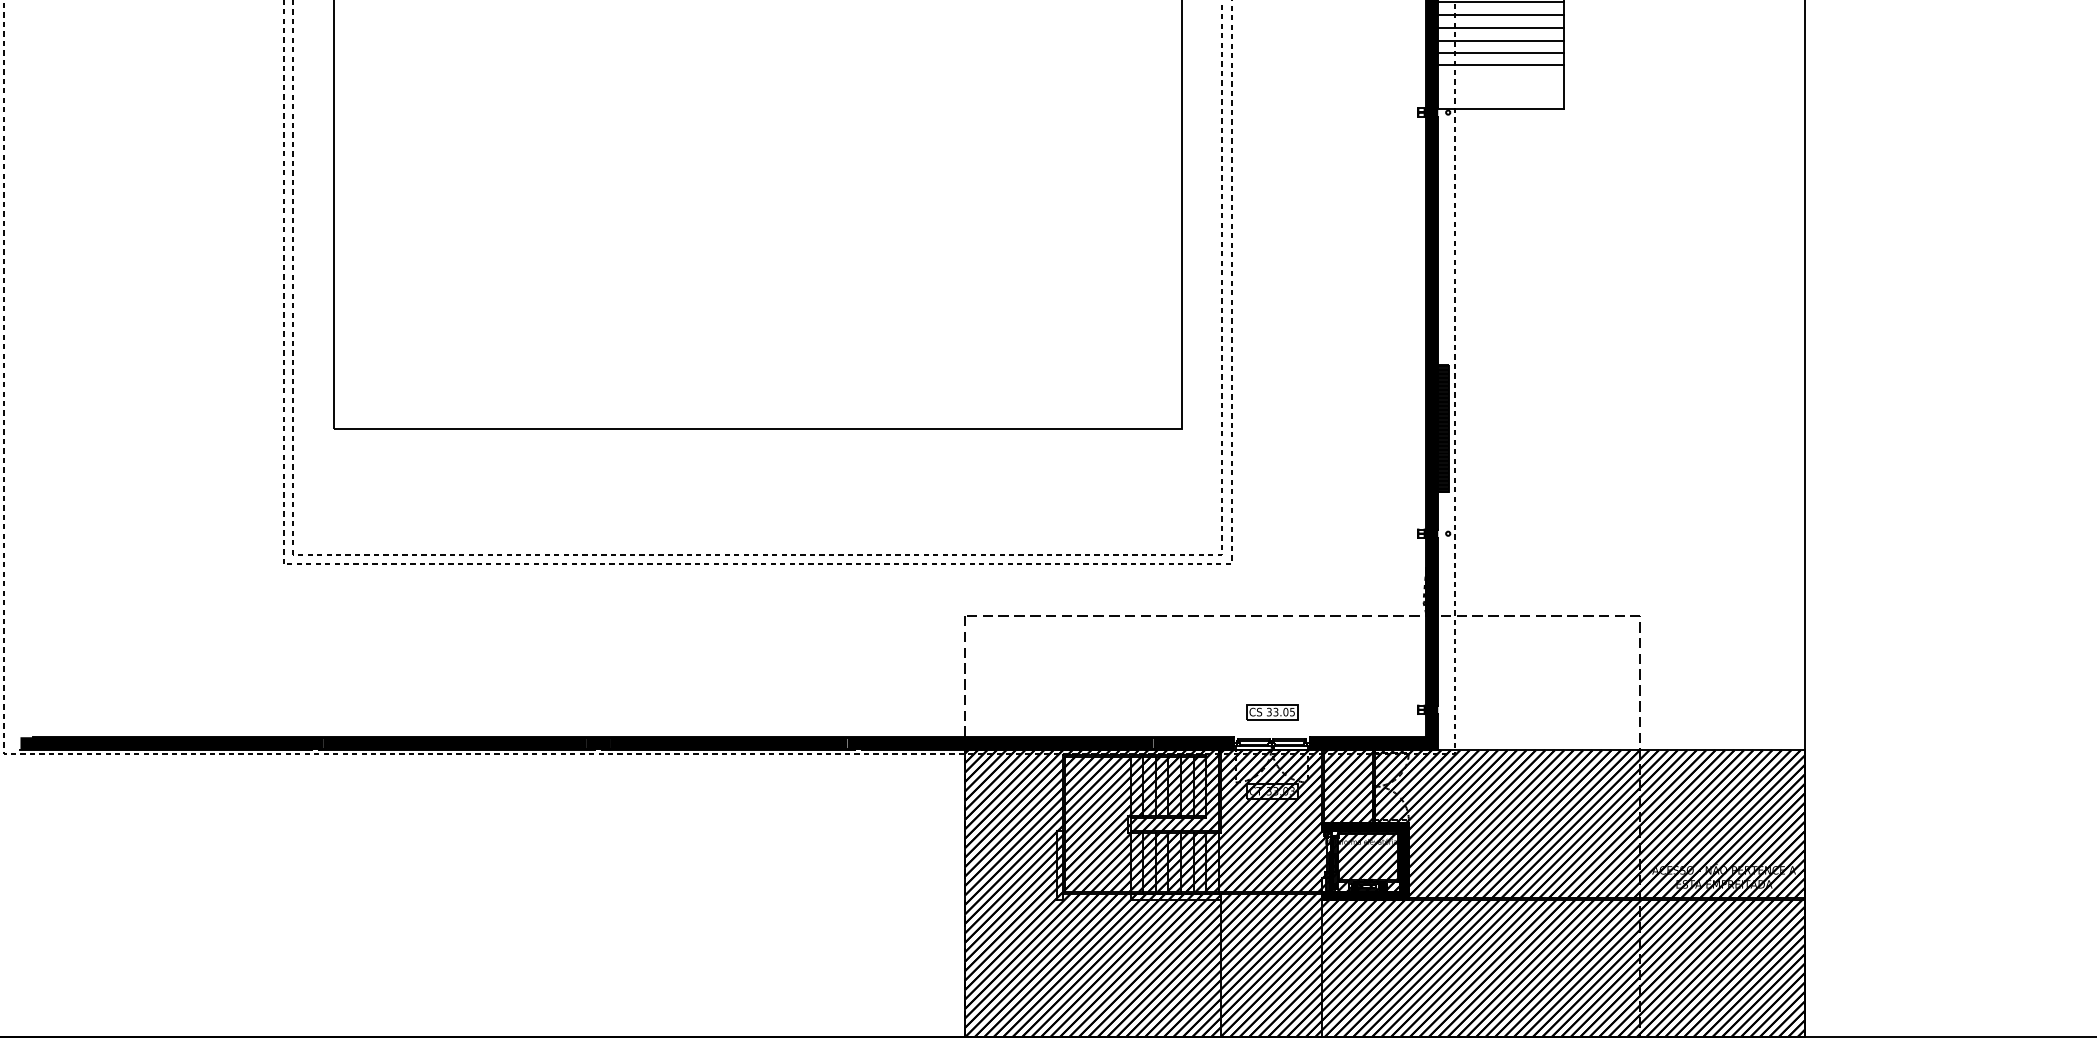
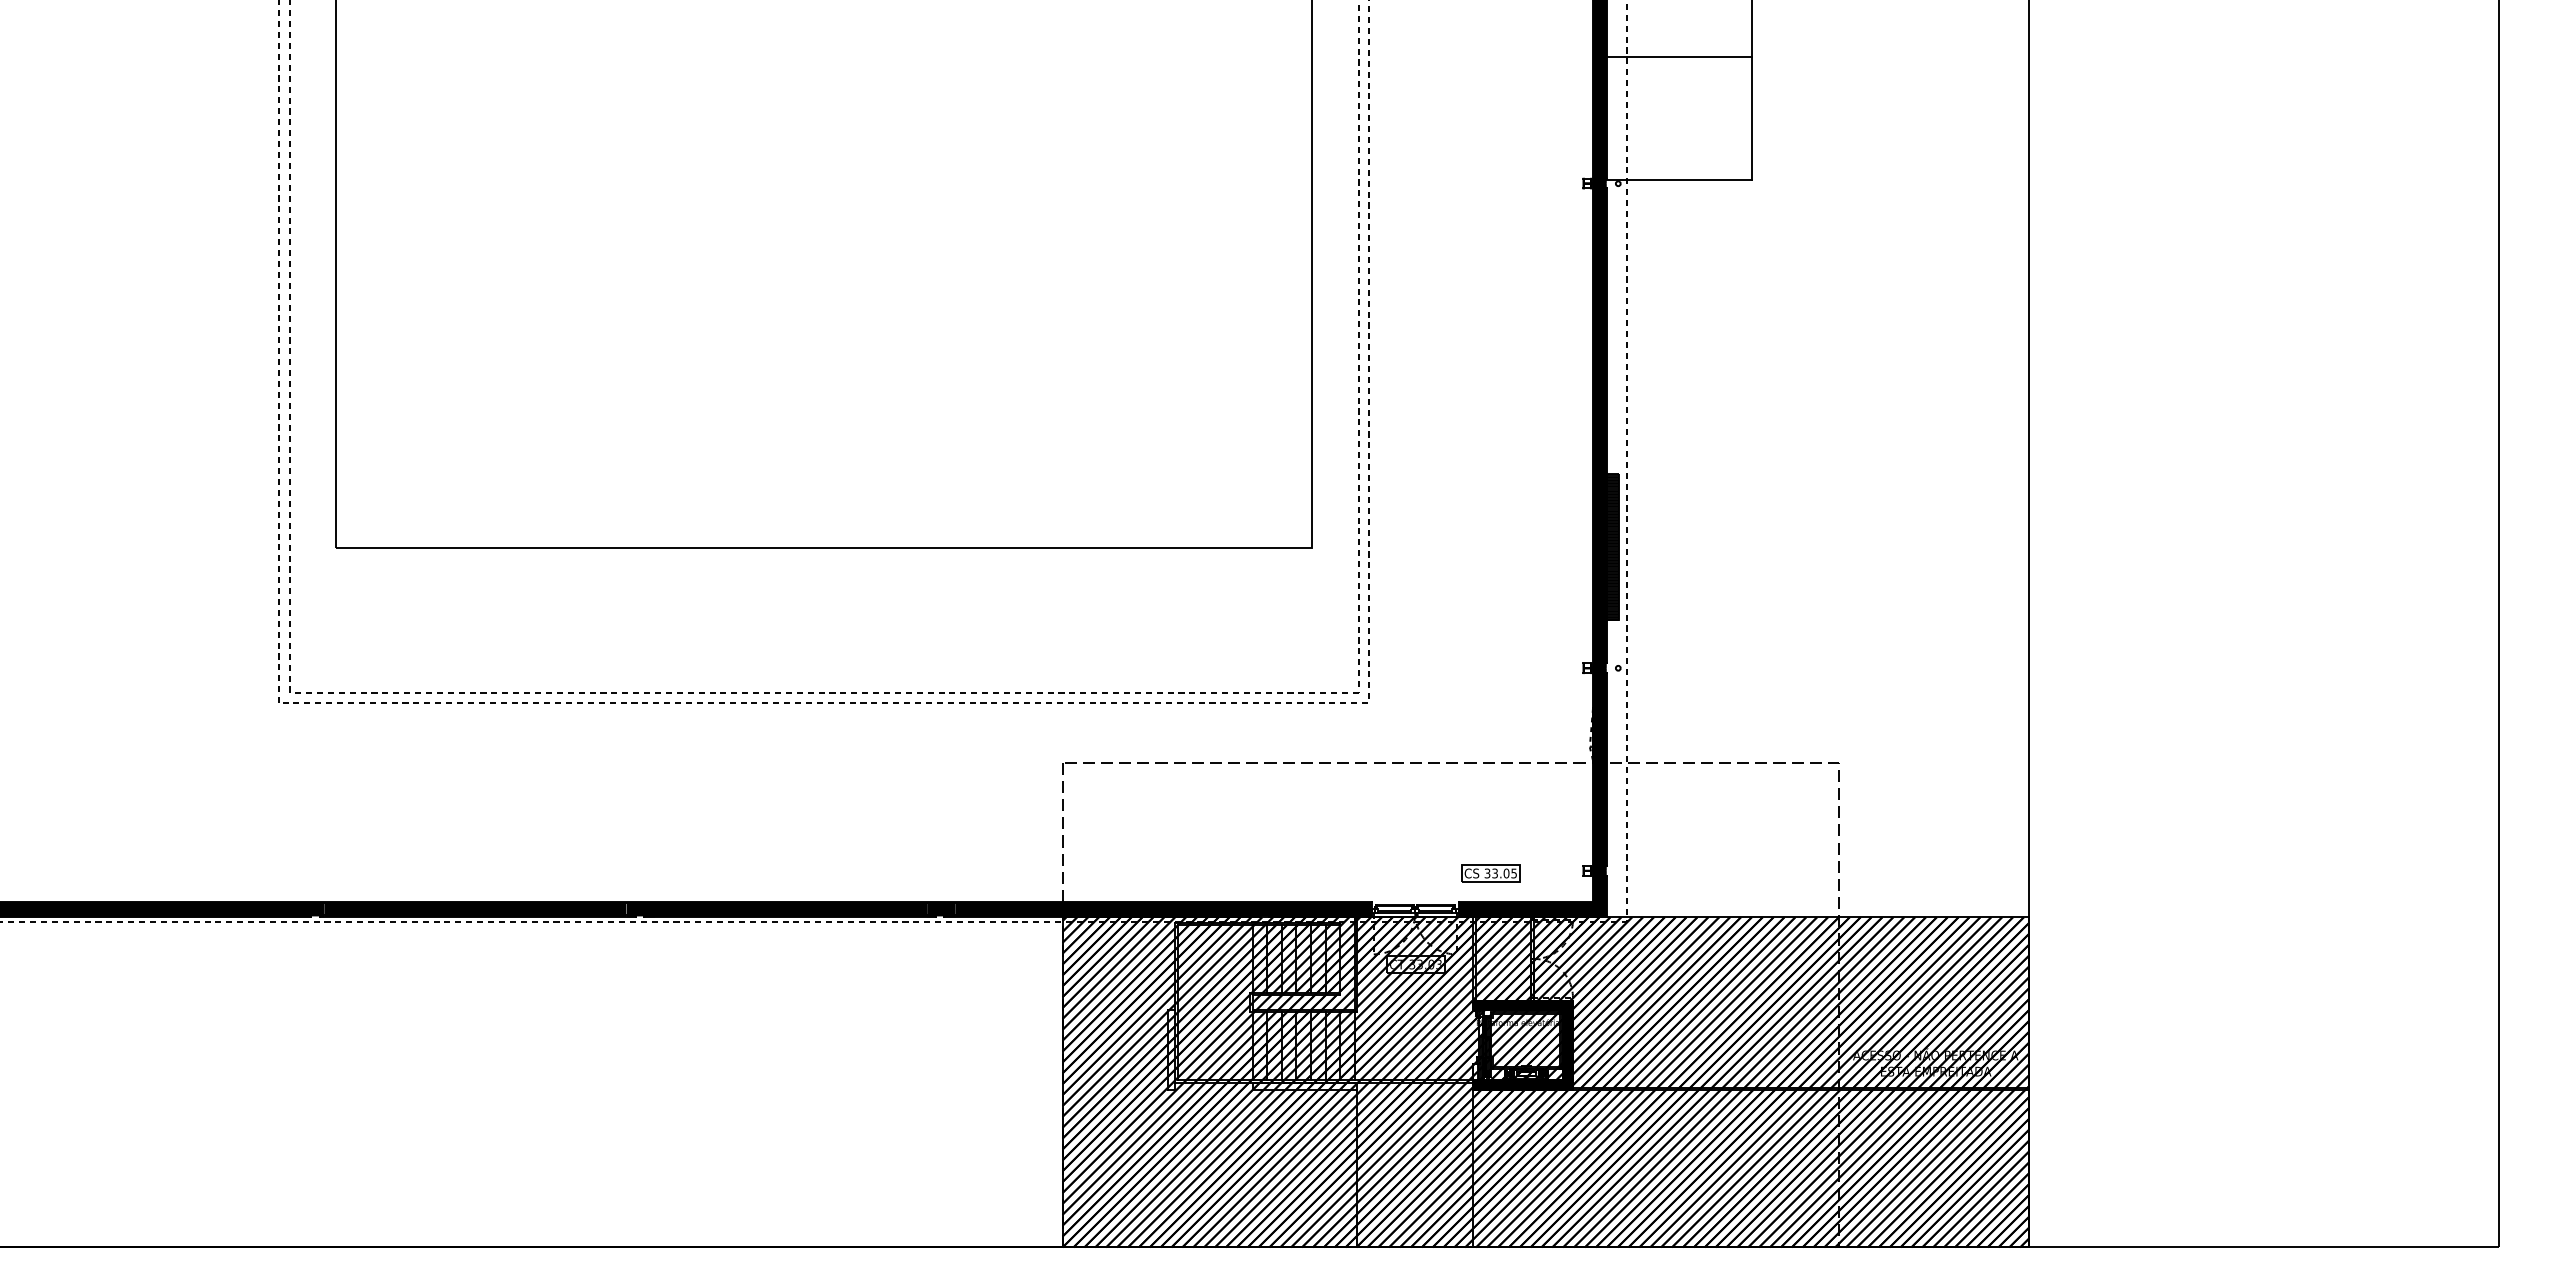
line: (1501, 15) -> (1679, 71), removed
line: (1501, 28) -> (1679, 86), removed
line: (1501, 40) -> (1679, 100), removed
line: (1501, 53) -> (1679, 115), removed
line: (1501, 65) -> (1679, 129), removed
part: (1271, 712) -> (1490, 873), moved

